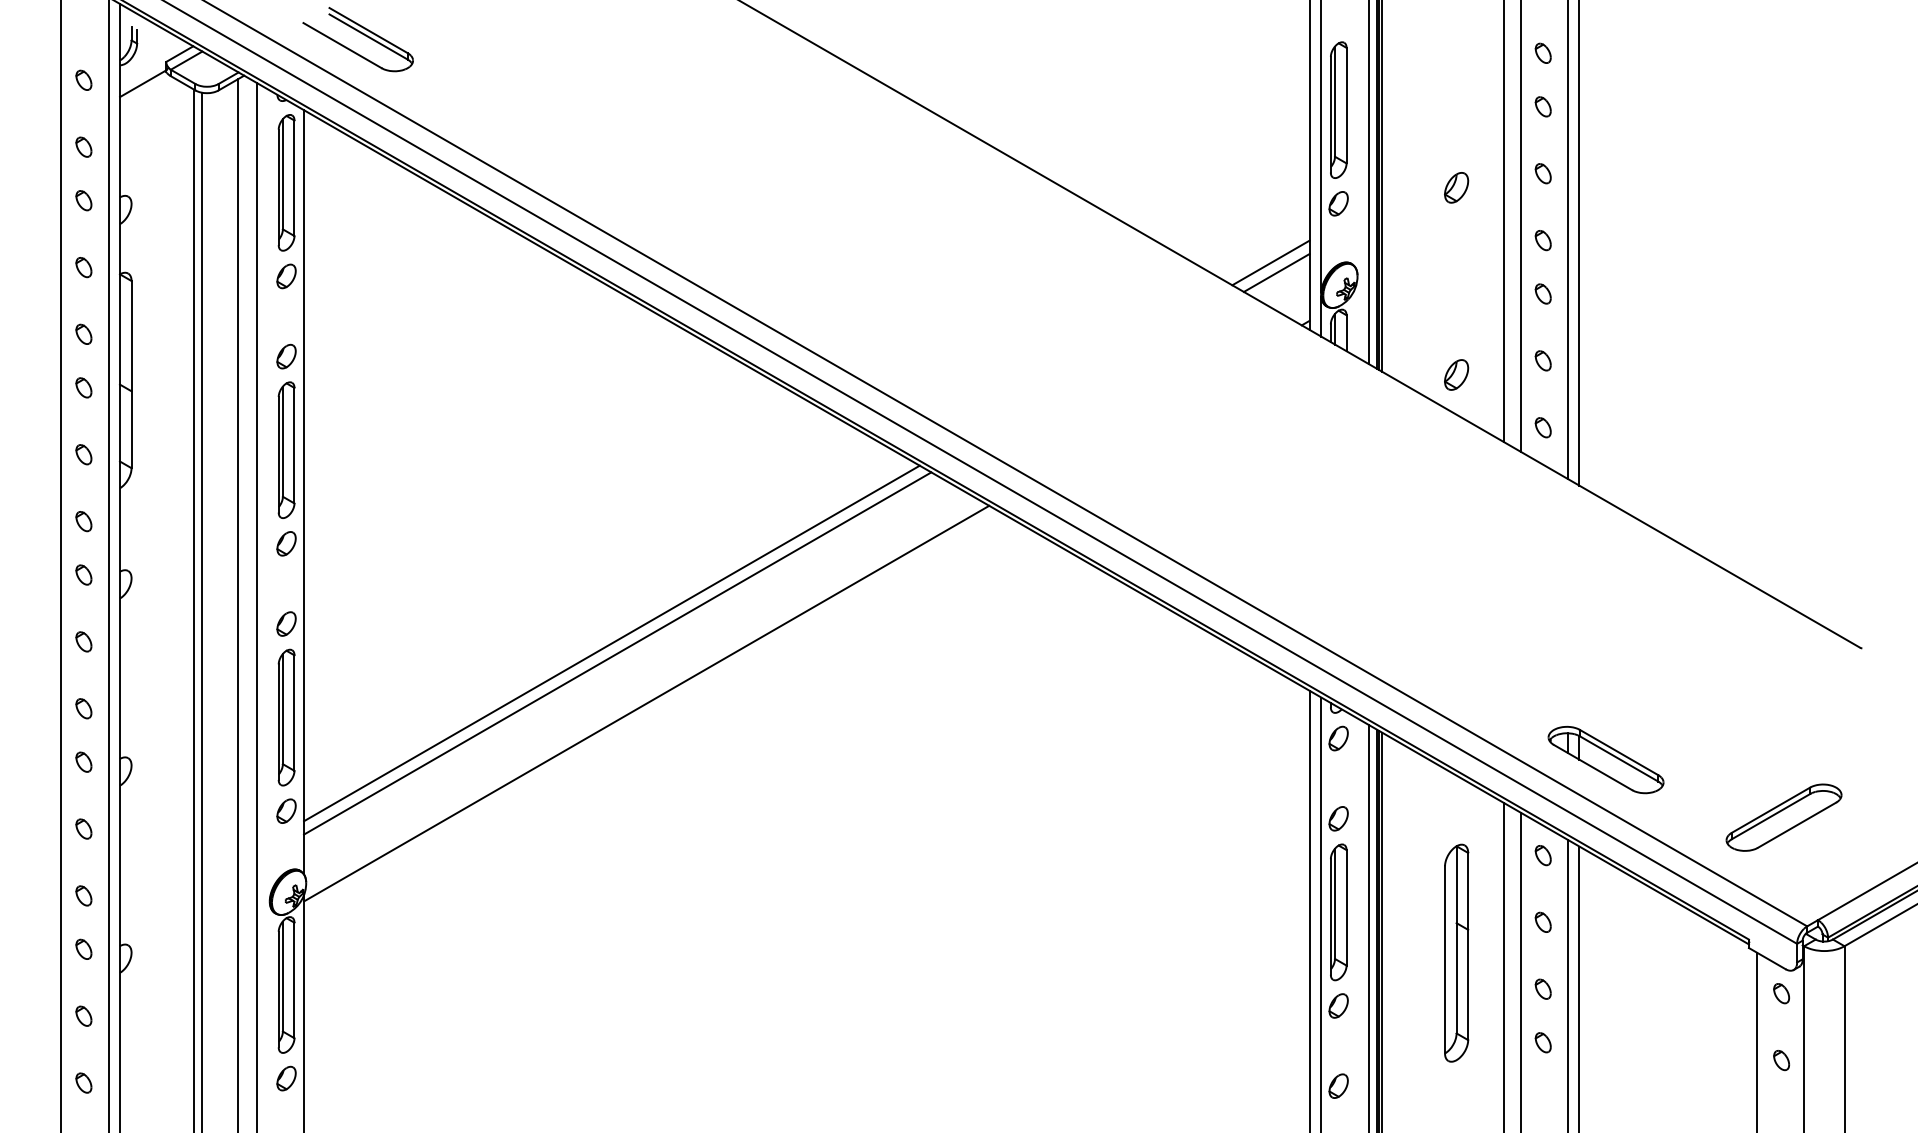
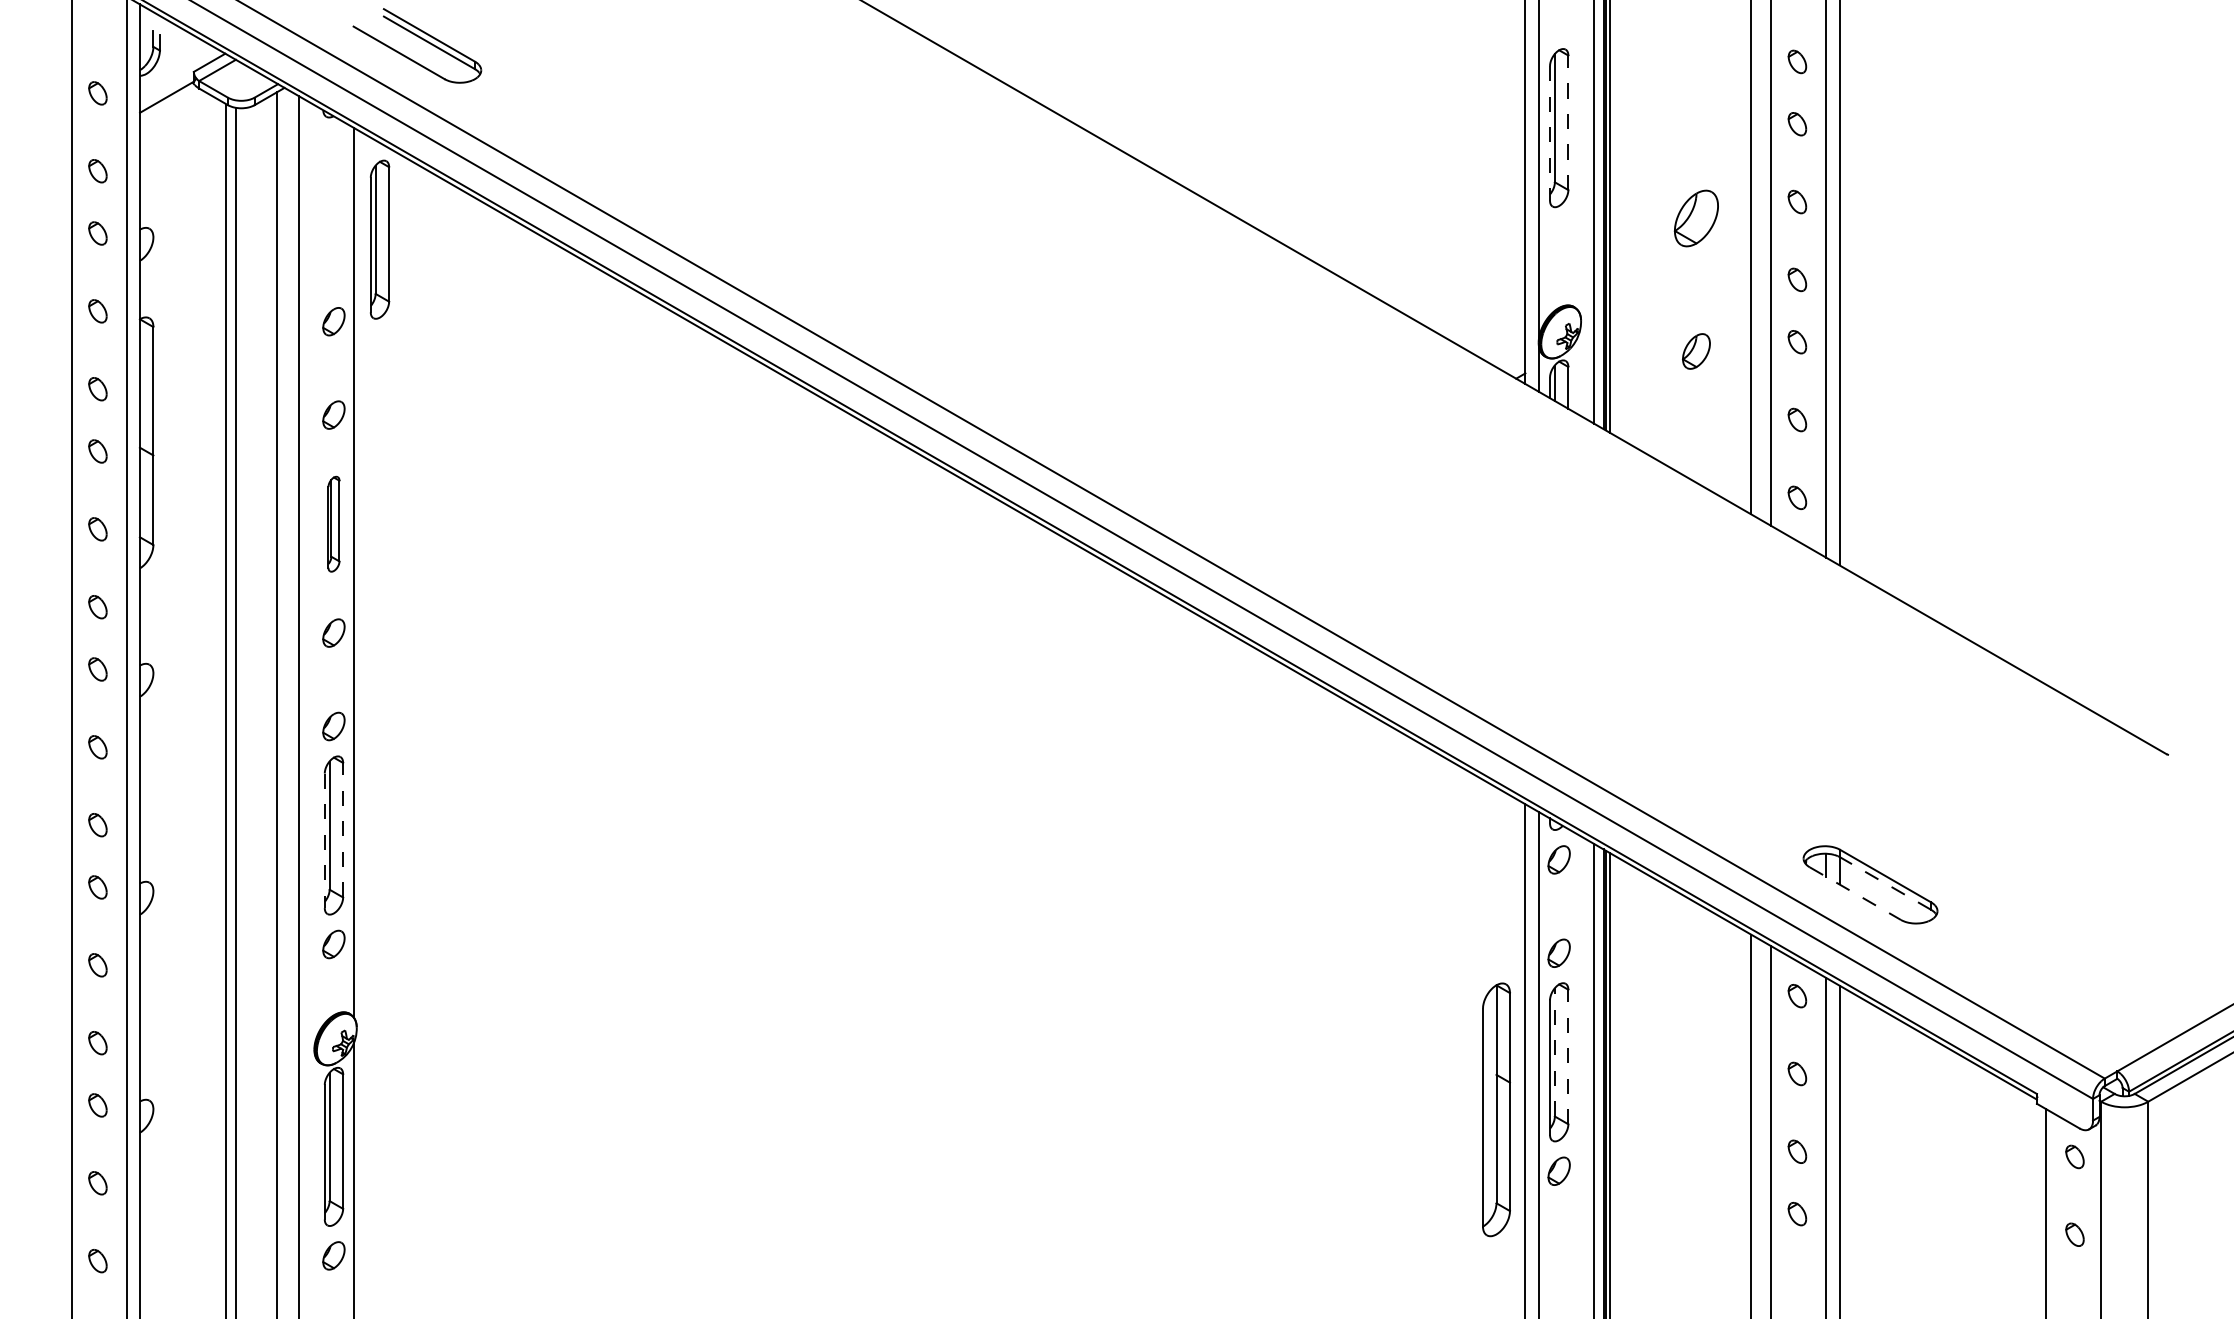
line: (1346, 105) -> (1568, 122), solid -> dashed
line: (1331, 114) -> (1550, 133), solid -> dashed
part: (287, 182) -> (380, 239), moved
part: (1456, 187) -> (1696, 218), size x1.6
part: (1338, 203) -> (1558, 236), removed
line: (1271, 262) -> (1480, 305), removed
line: (1276, 272) -> (1486, 317), removed
part: (1456, 375) -> (1696, 351), moved
part: (286, 450) -> (333, 524), size x0.6
line: (611, 643) -> (712, 749), removed
line: (617, 653) -> (719, 760), removed
line: (646, 703) -> (753, 818), removed
line: (294, 712) -> (343, 829), solid -> dashed
line: (278, 722) -> (324, 841), solid -> dashed
line: (1618, 758) -> (1885, 883), solid -> dashed
line: (1593, 767) -> (1855, 893), solid -> dashed
part: (1783, 817) -> (2077, 951), removed
line: (1334, 903) -> (1554, 1051), solid -> dashed
line: (1346, 907) -> (1568, 1056), solid -> dashed
part: (1456, 952) -> (1496, 1109), moved
part: (1338, 1086) -> (1558, 1264), removed

